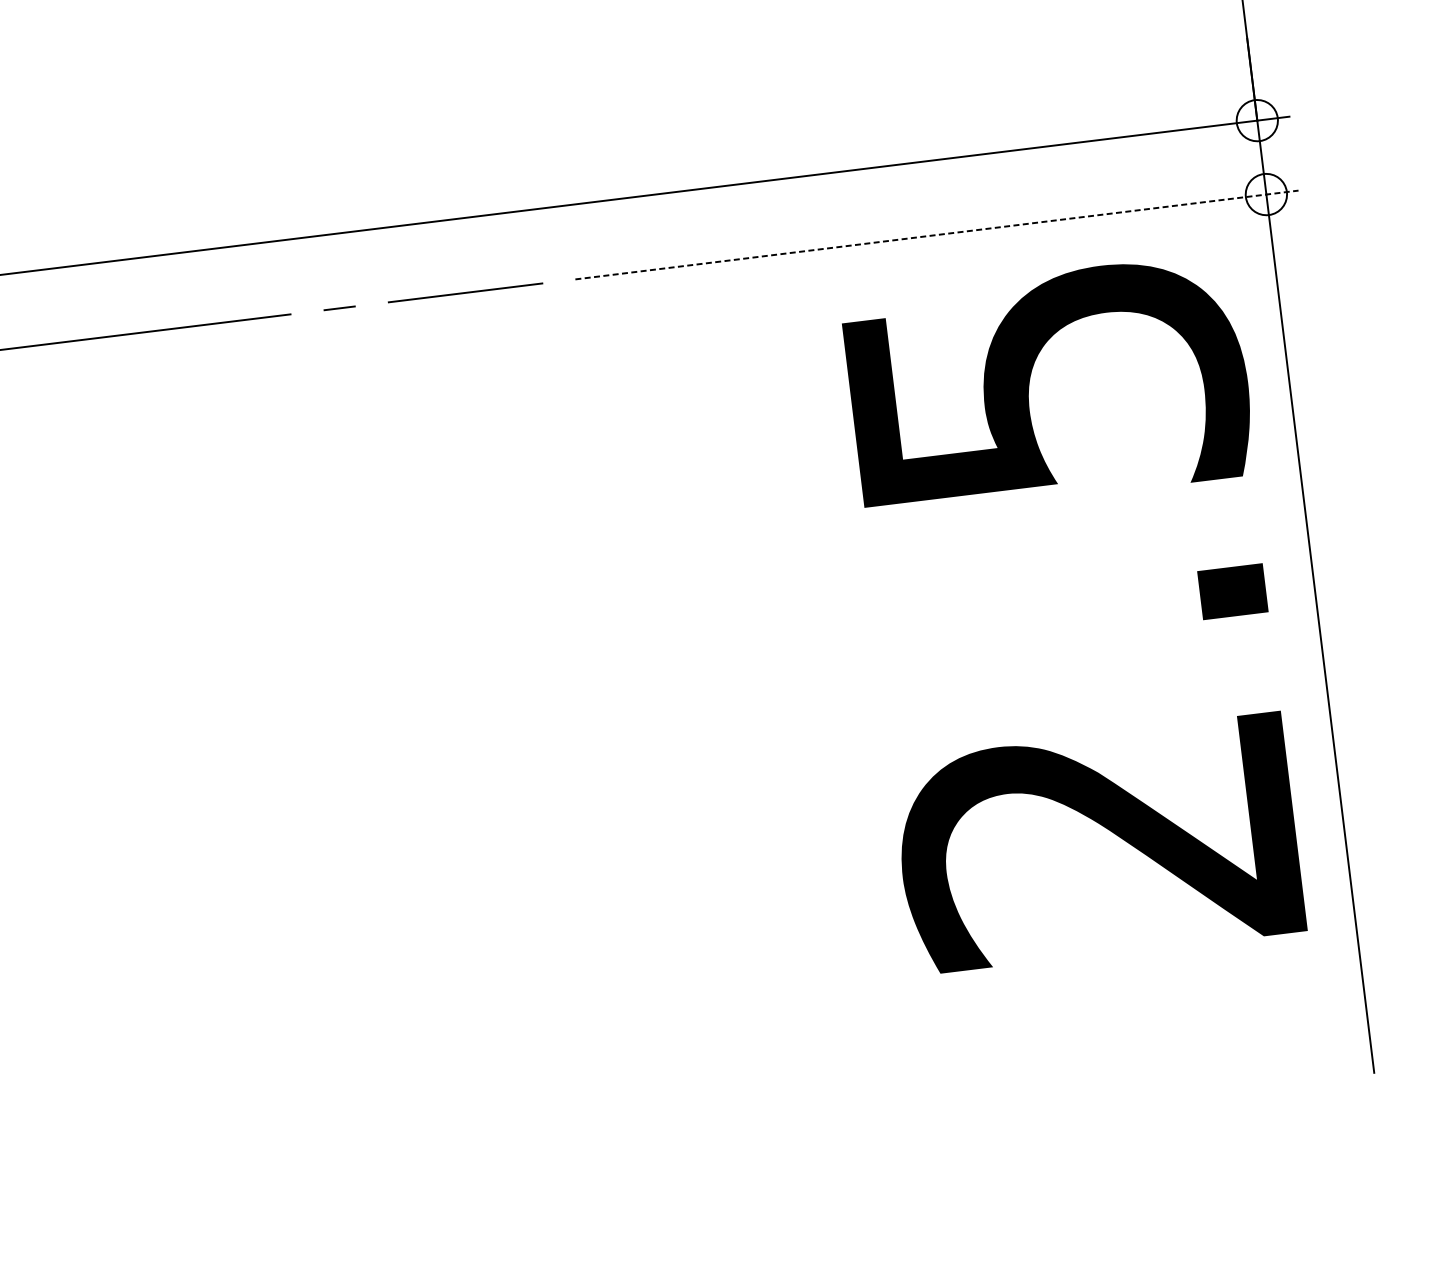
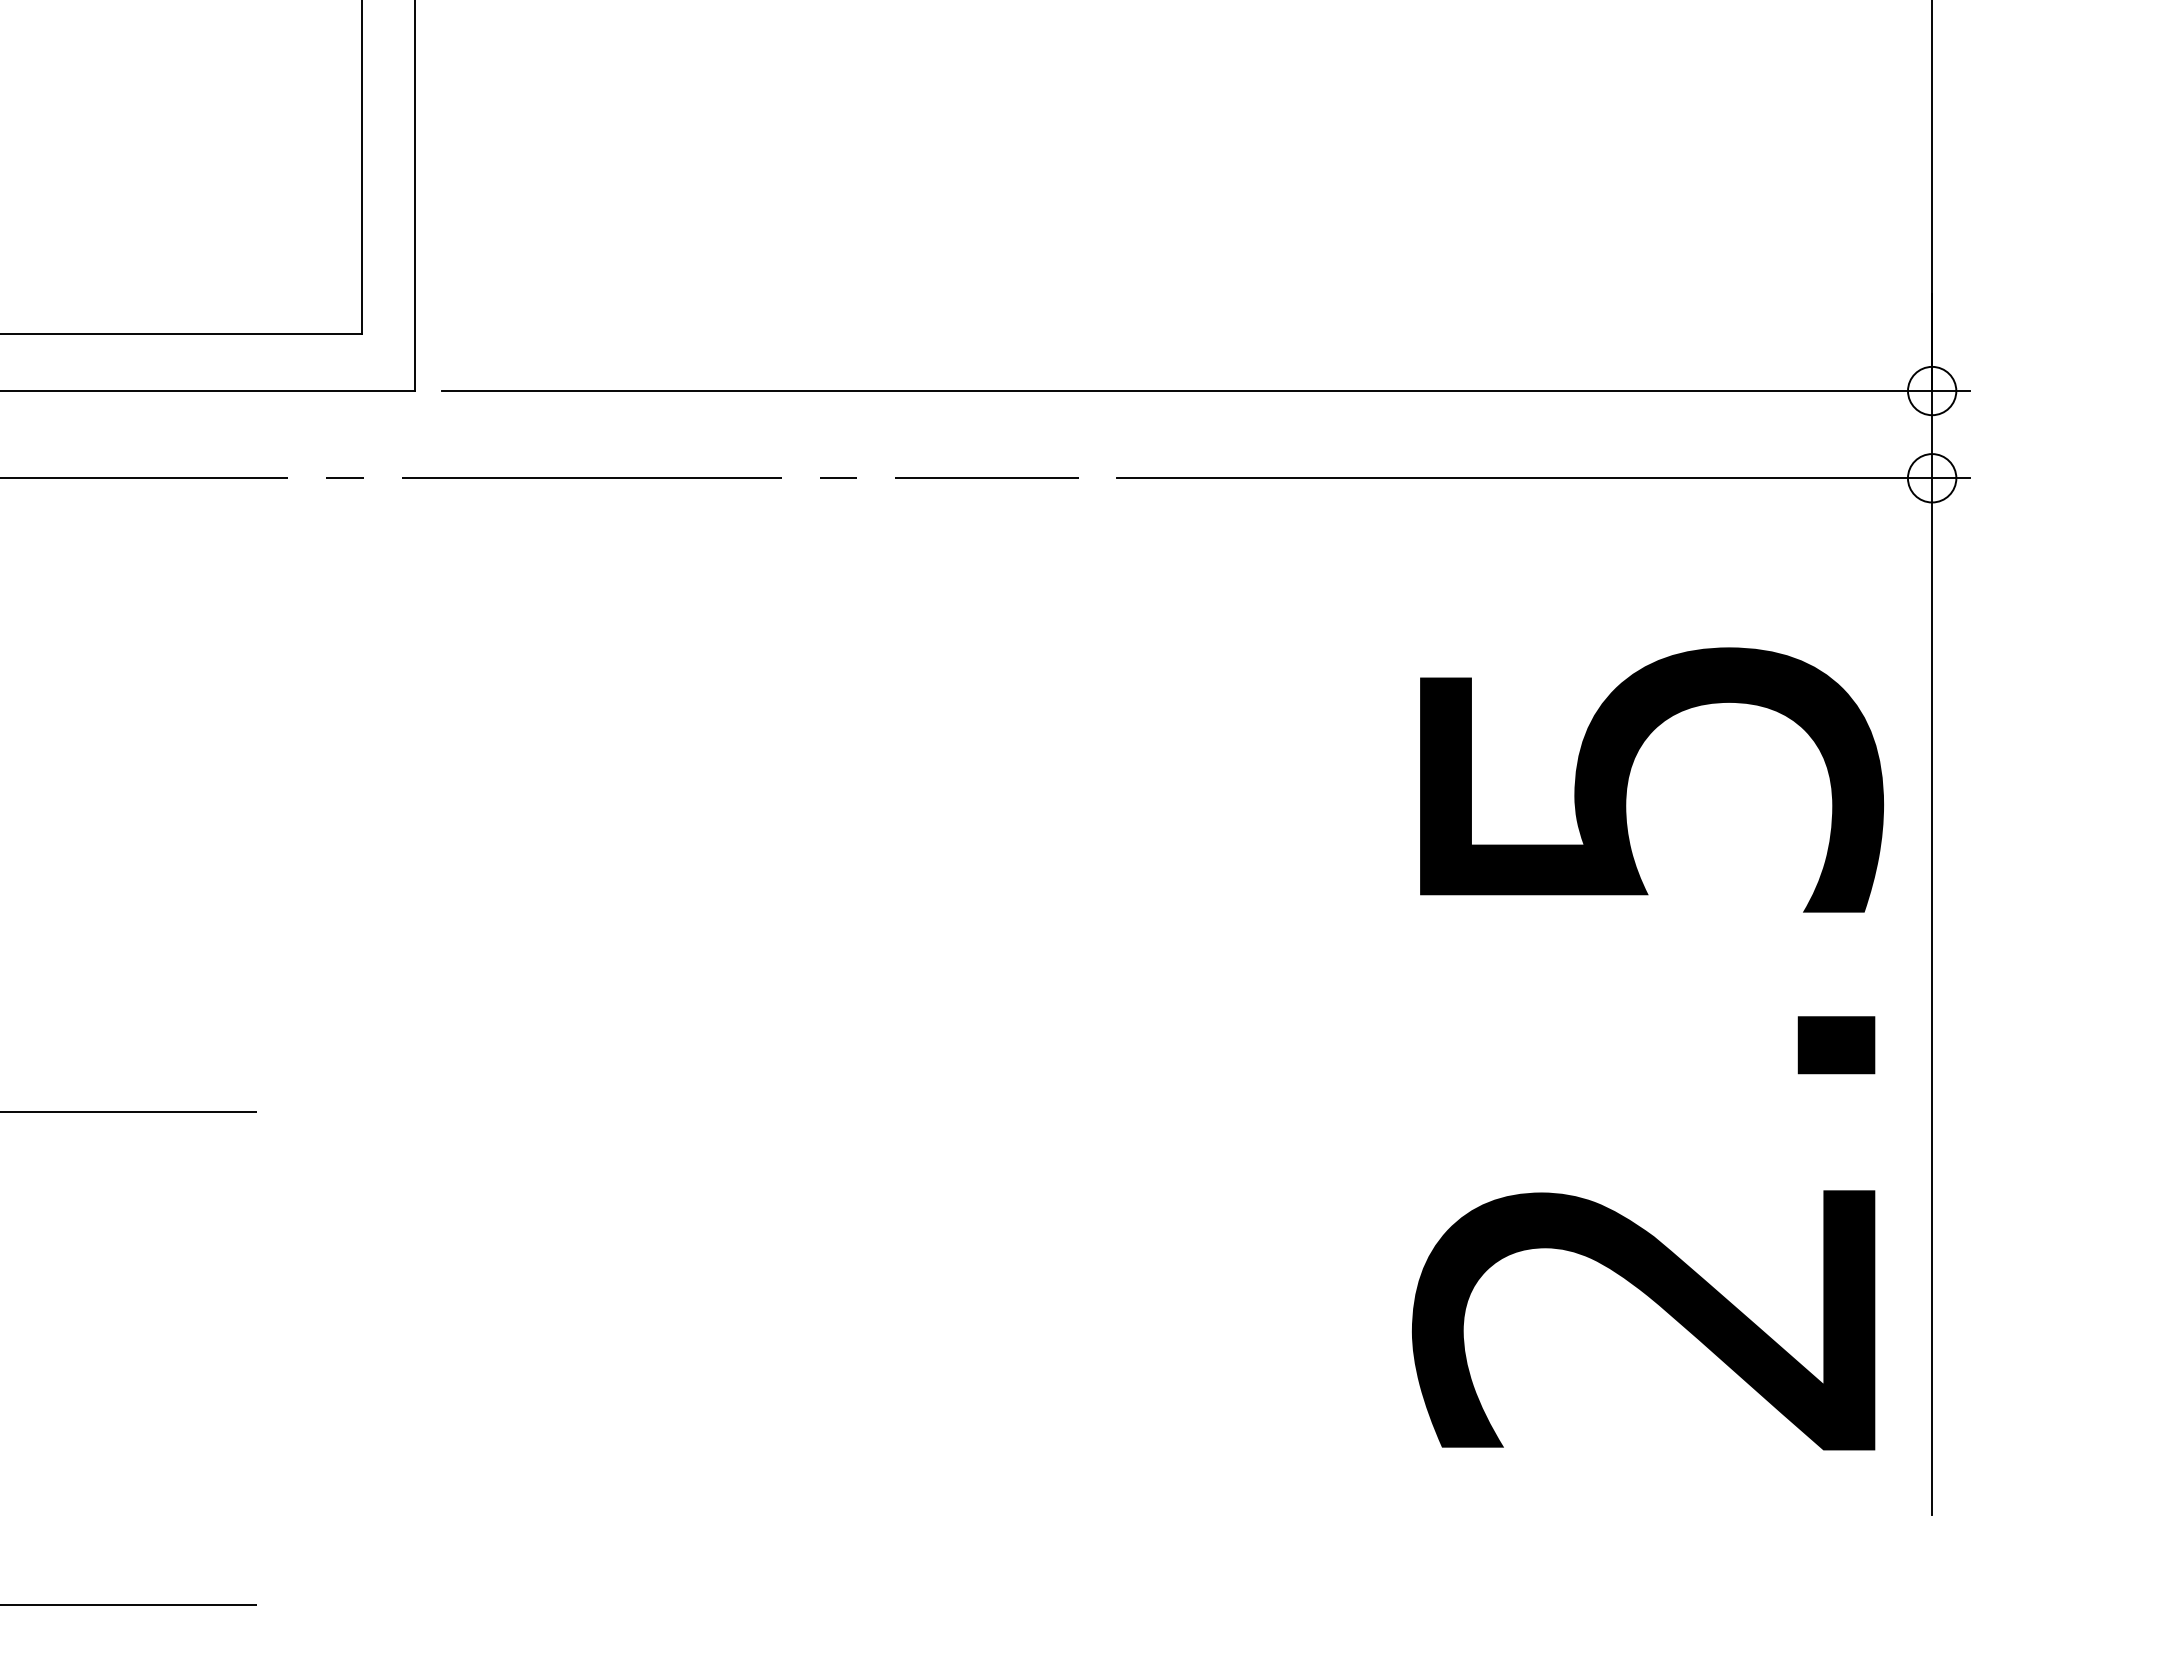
line: (937, 235) -> (1543, 478), dashed -> solid
text: (1073, 614) -> (1647, 1048), moved

